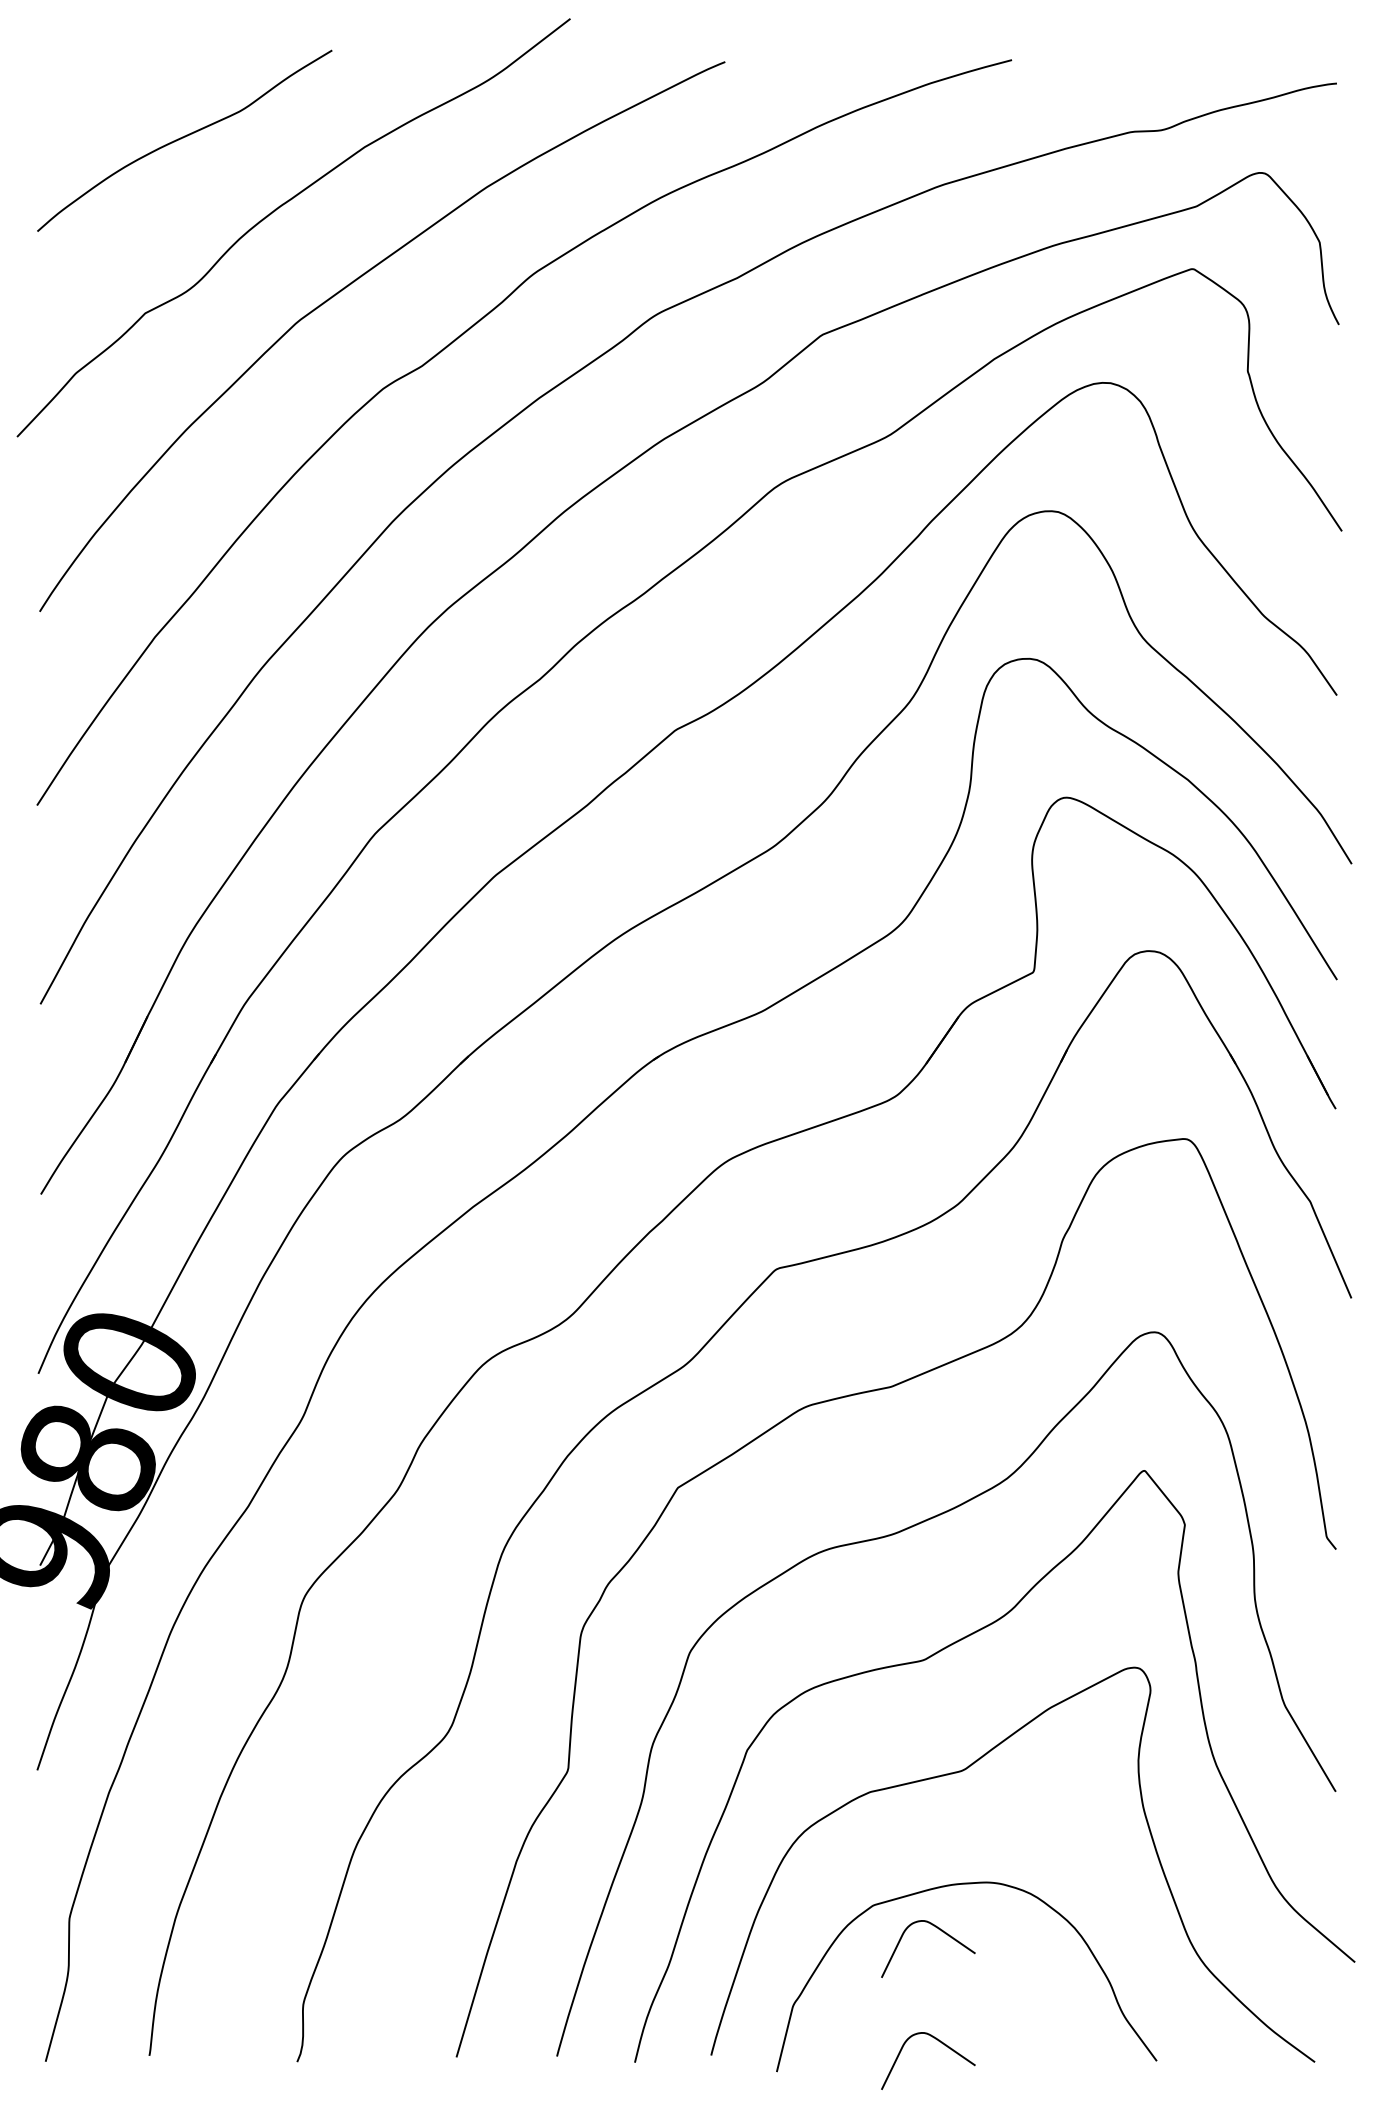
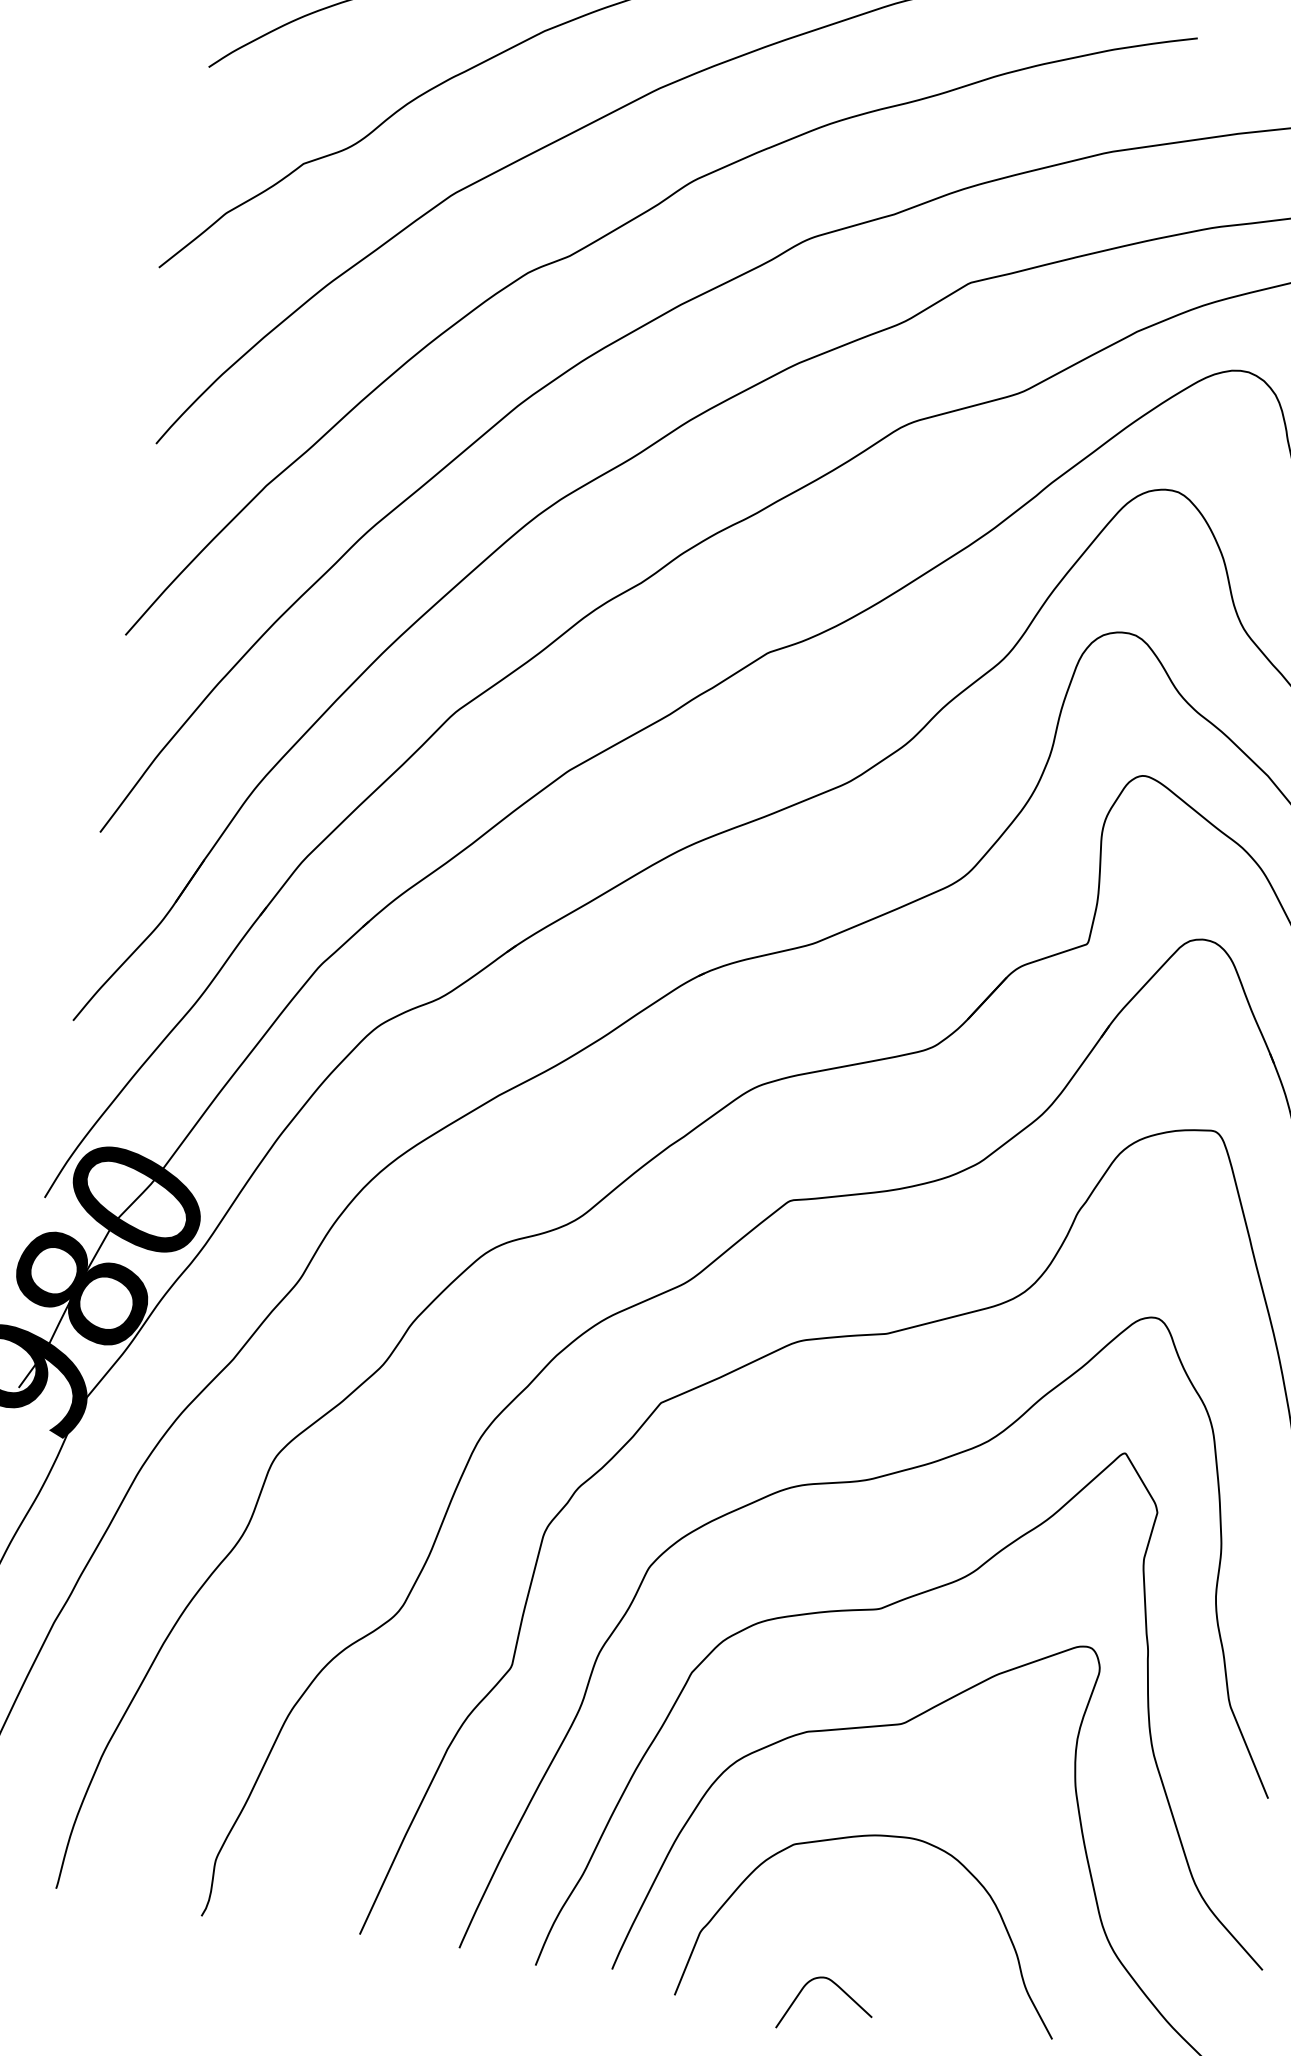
curve: (942, 1932) -> (858, 1881), removed

